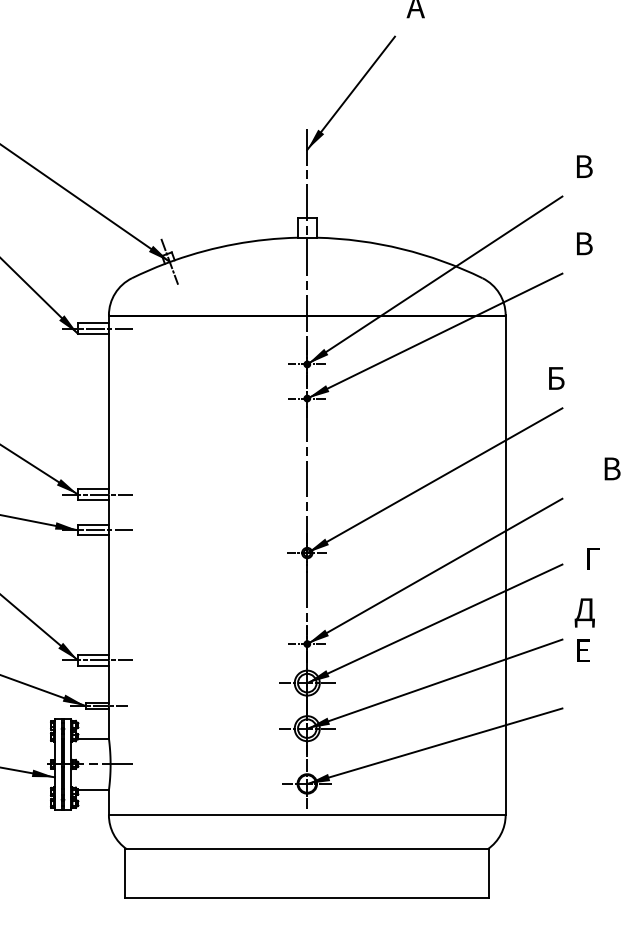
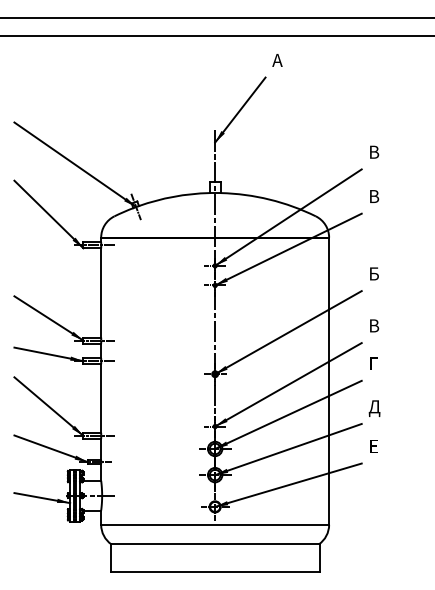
text: (556, 377) -> (374, 273), moved
text: (612, 468) -> (374, 325), moved
text: (593, 558) -> (373, 363), moved
text: (582, 650) -> (373, 446), moved

